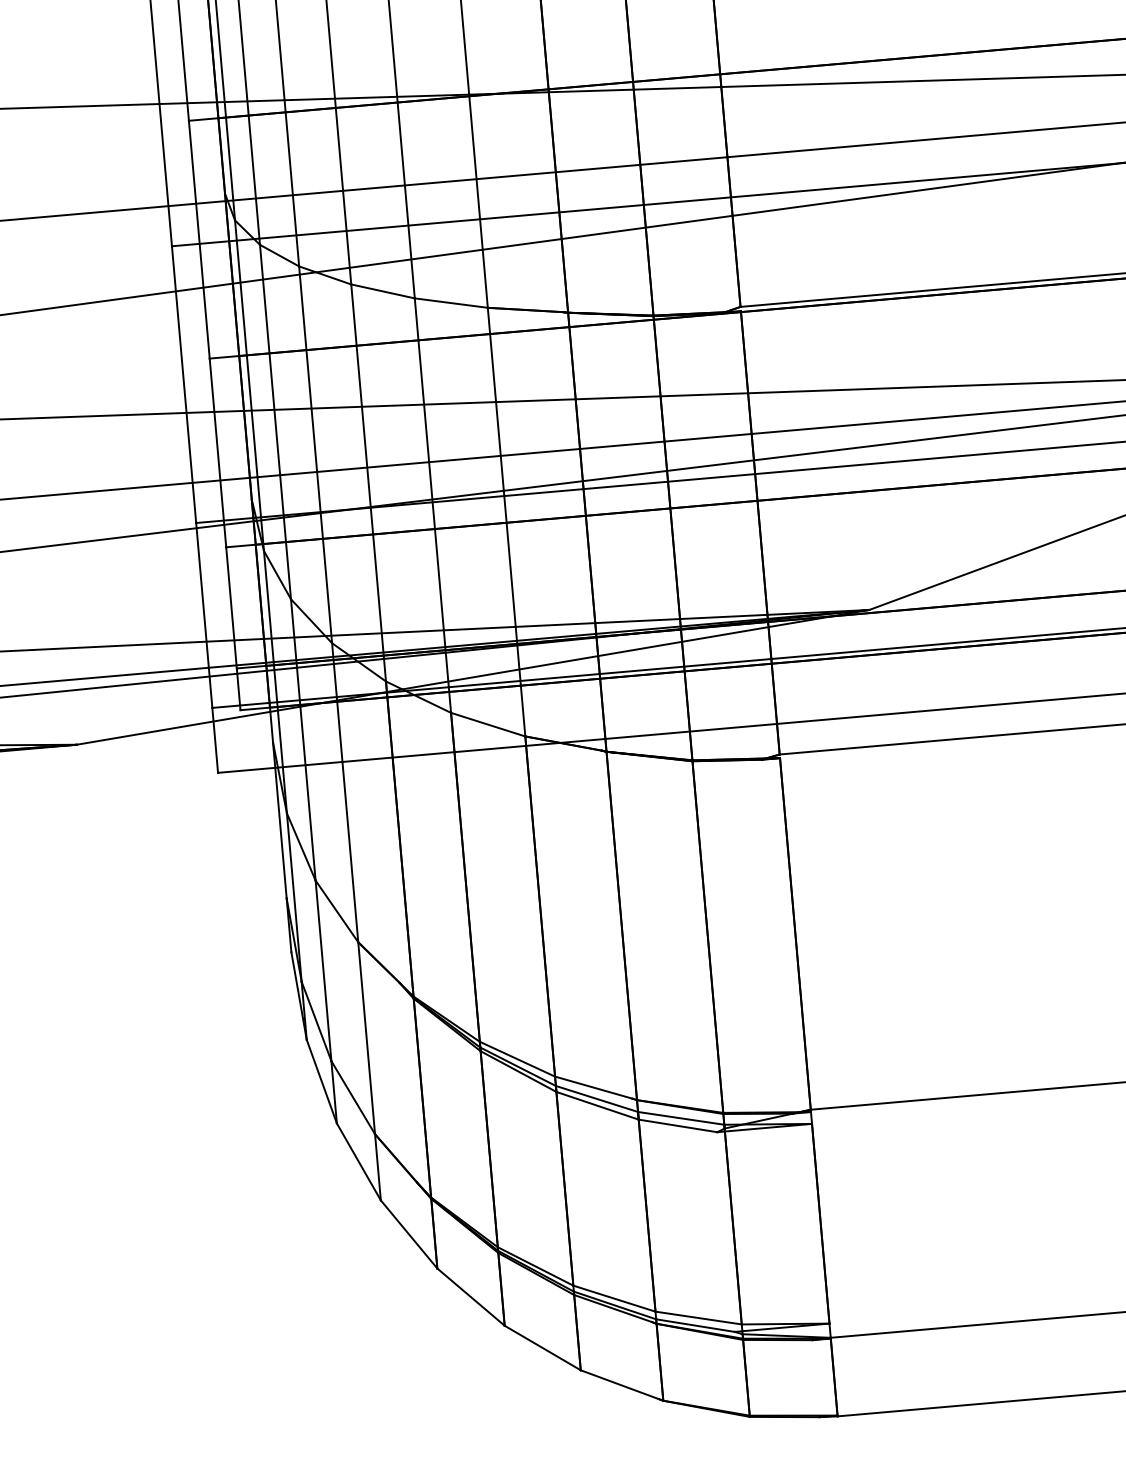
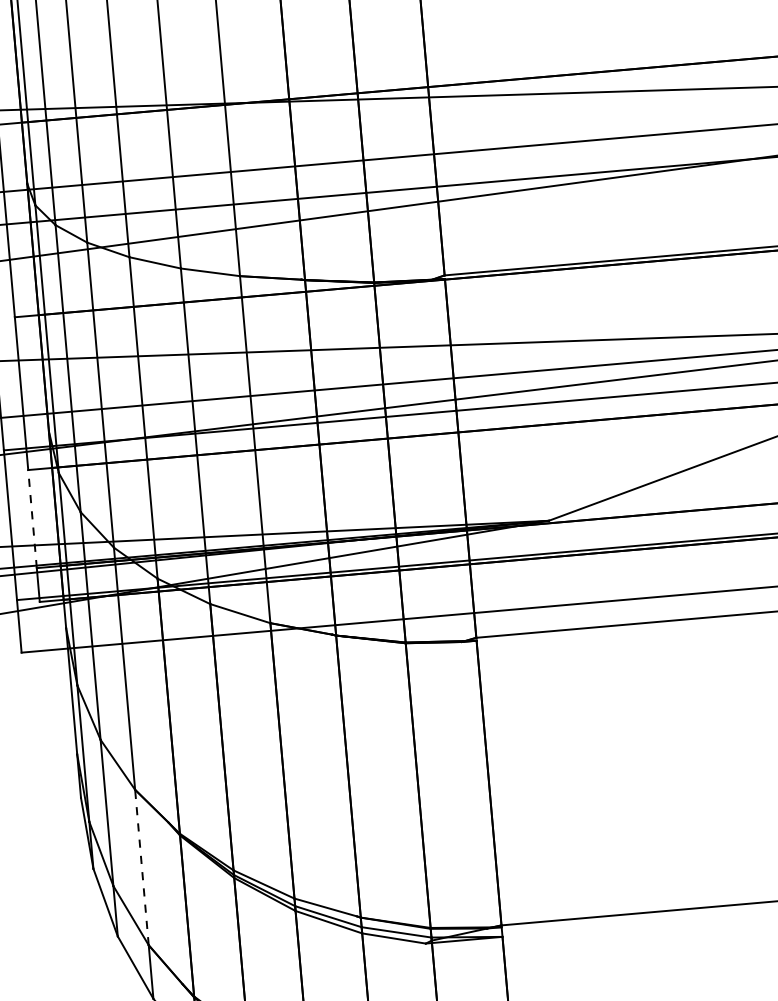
line: (231, 607) -> (32, 518), solid -> dashed
line: (366, 1037) -> (141, 866), solid -> dashed

